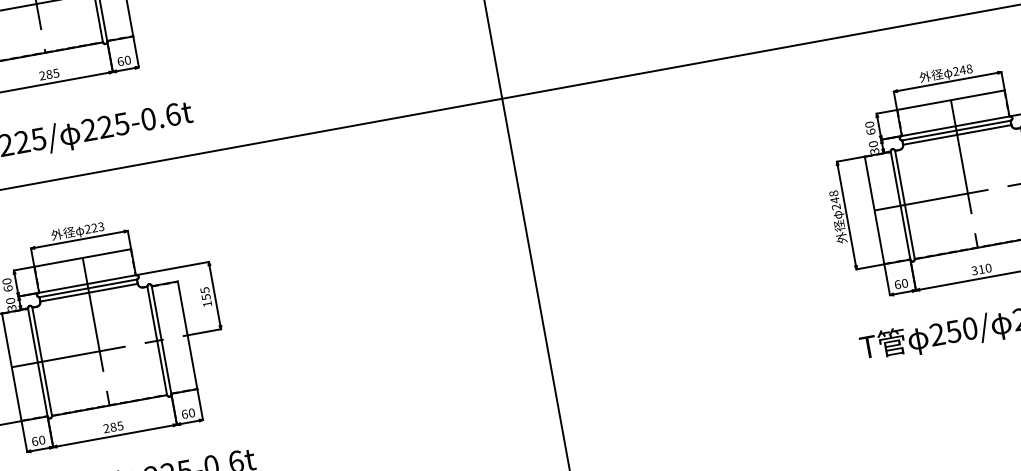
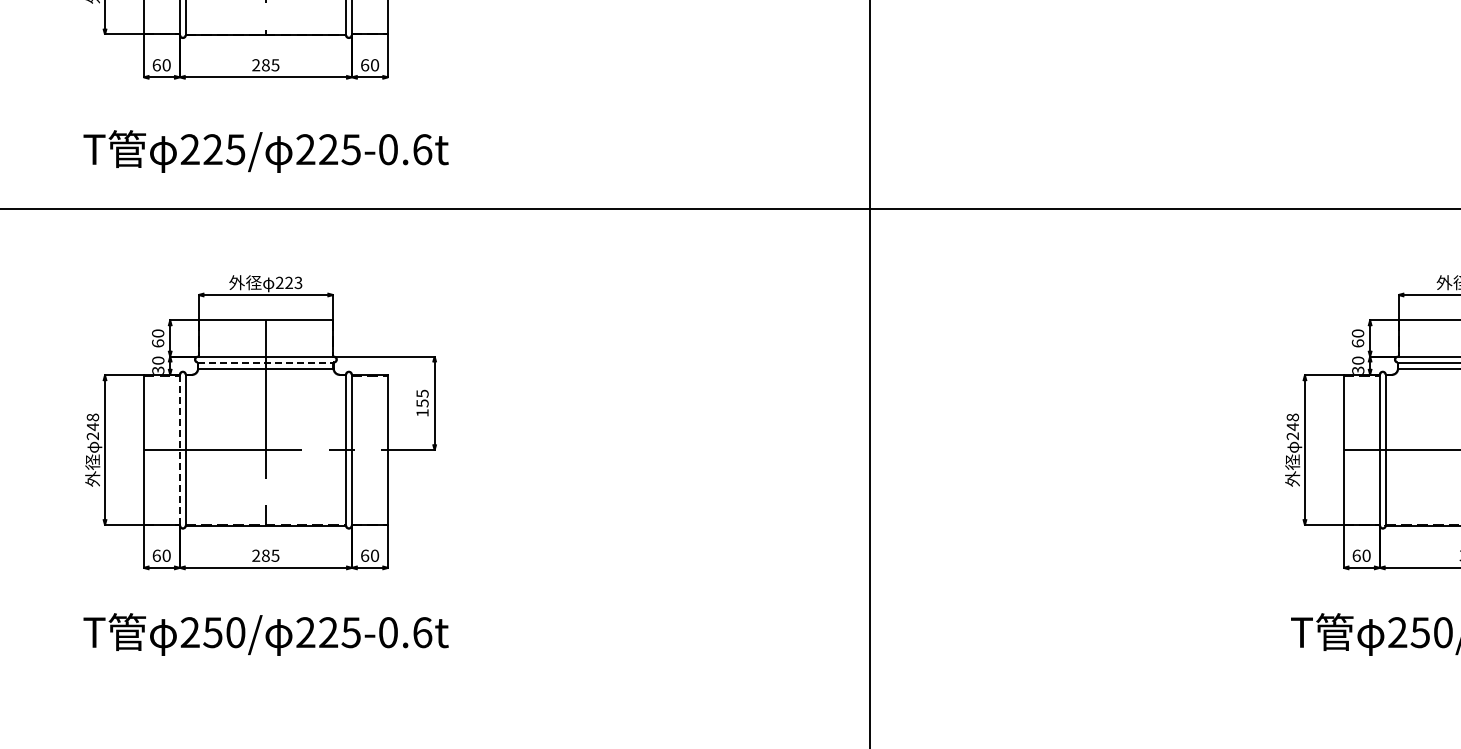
line: (87, 288) -> (265, 362), solid -> dashed
line: (37, 362) -> (179, 450), solid -> dashed

